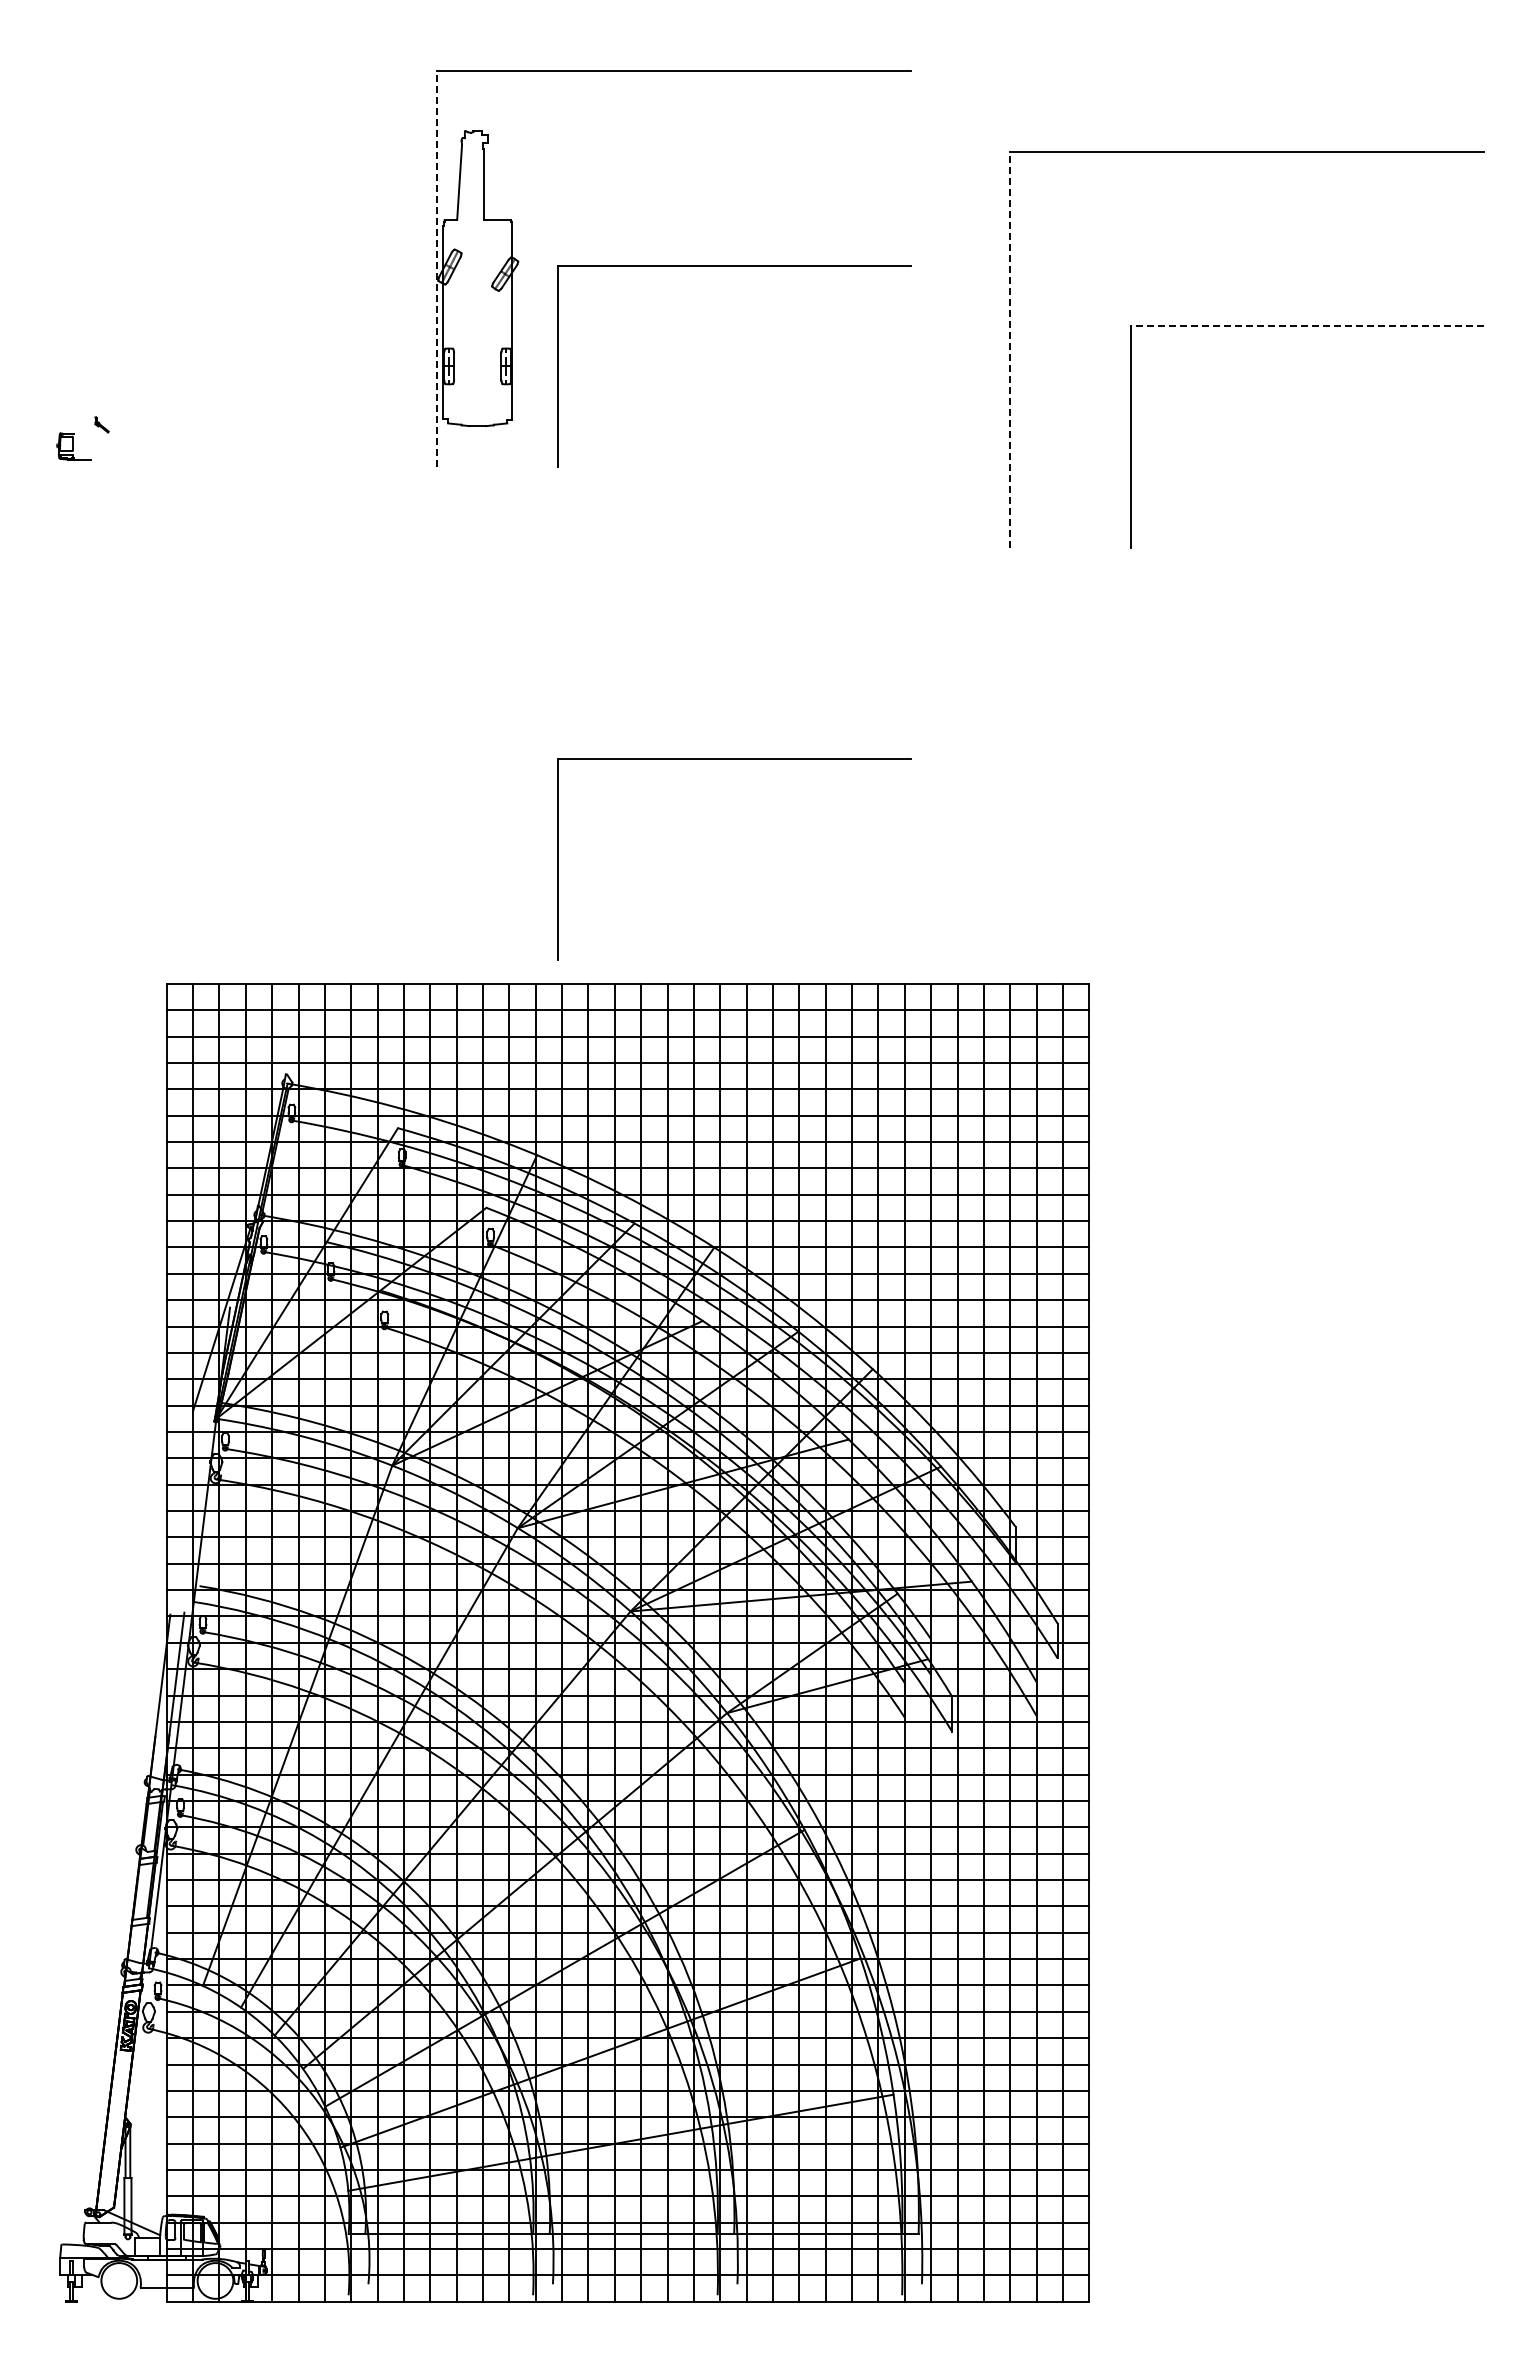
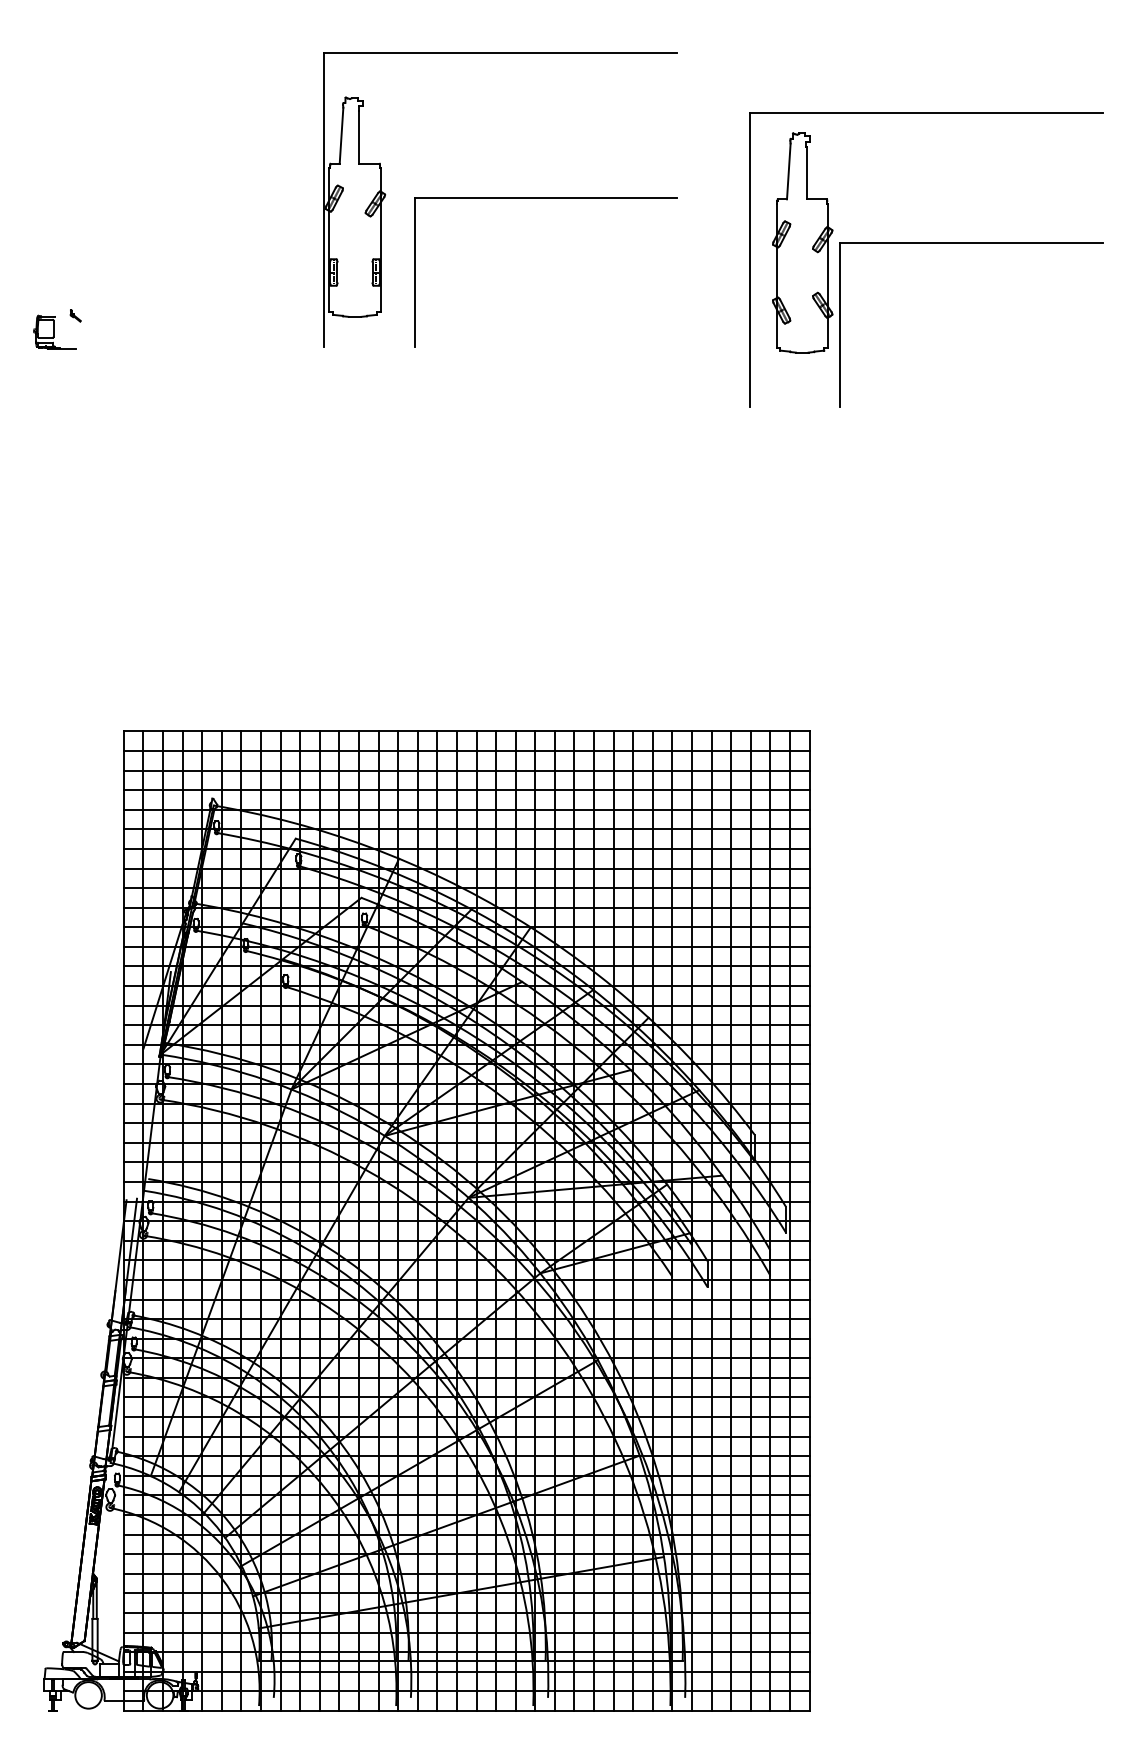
line: (436, 268) -> (324, 199), dashed -> solid
part: (1079, 326) -> (802, 242), added
line: (1307, 326) -> (971, 242), dashed -> solid
line: (1009, 350) -> (750, 260), dashed -> solid
part: (73, 446) -> (54, 332), size x1.67
part: (734, 759) -> (545, 564), removed

